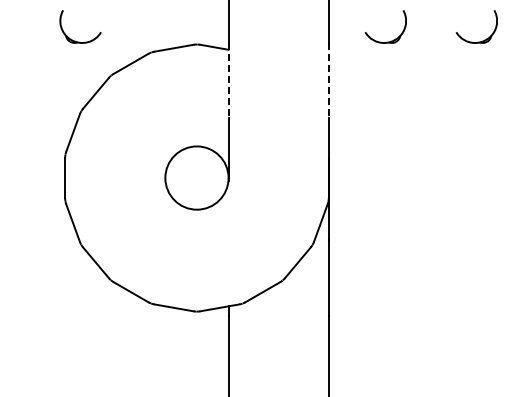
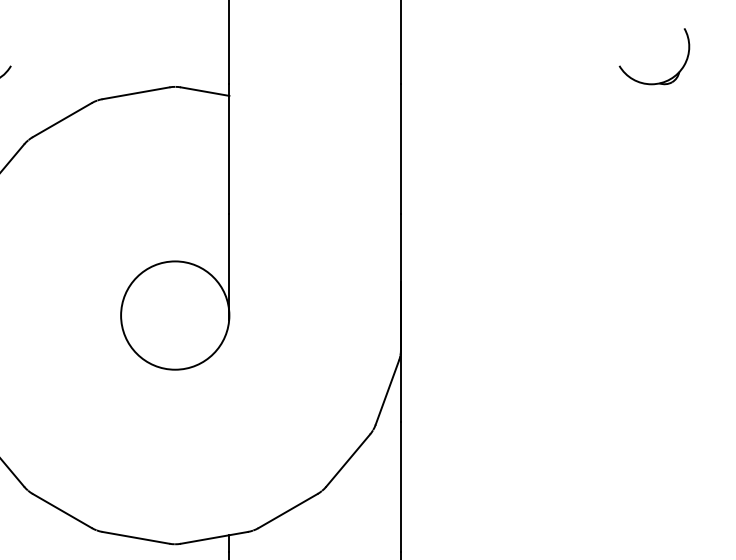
part: (387, 41) -> (501, 81), removed
line: (228, 80) -> (229, 148), dashed -> solid
line: (328, 80) -> (400, 148), dashed -> solid

